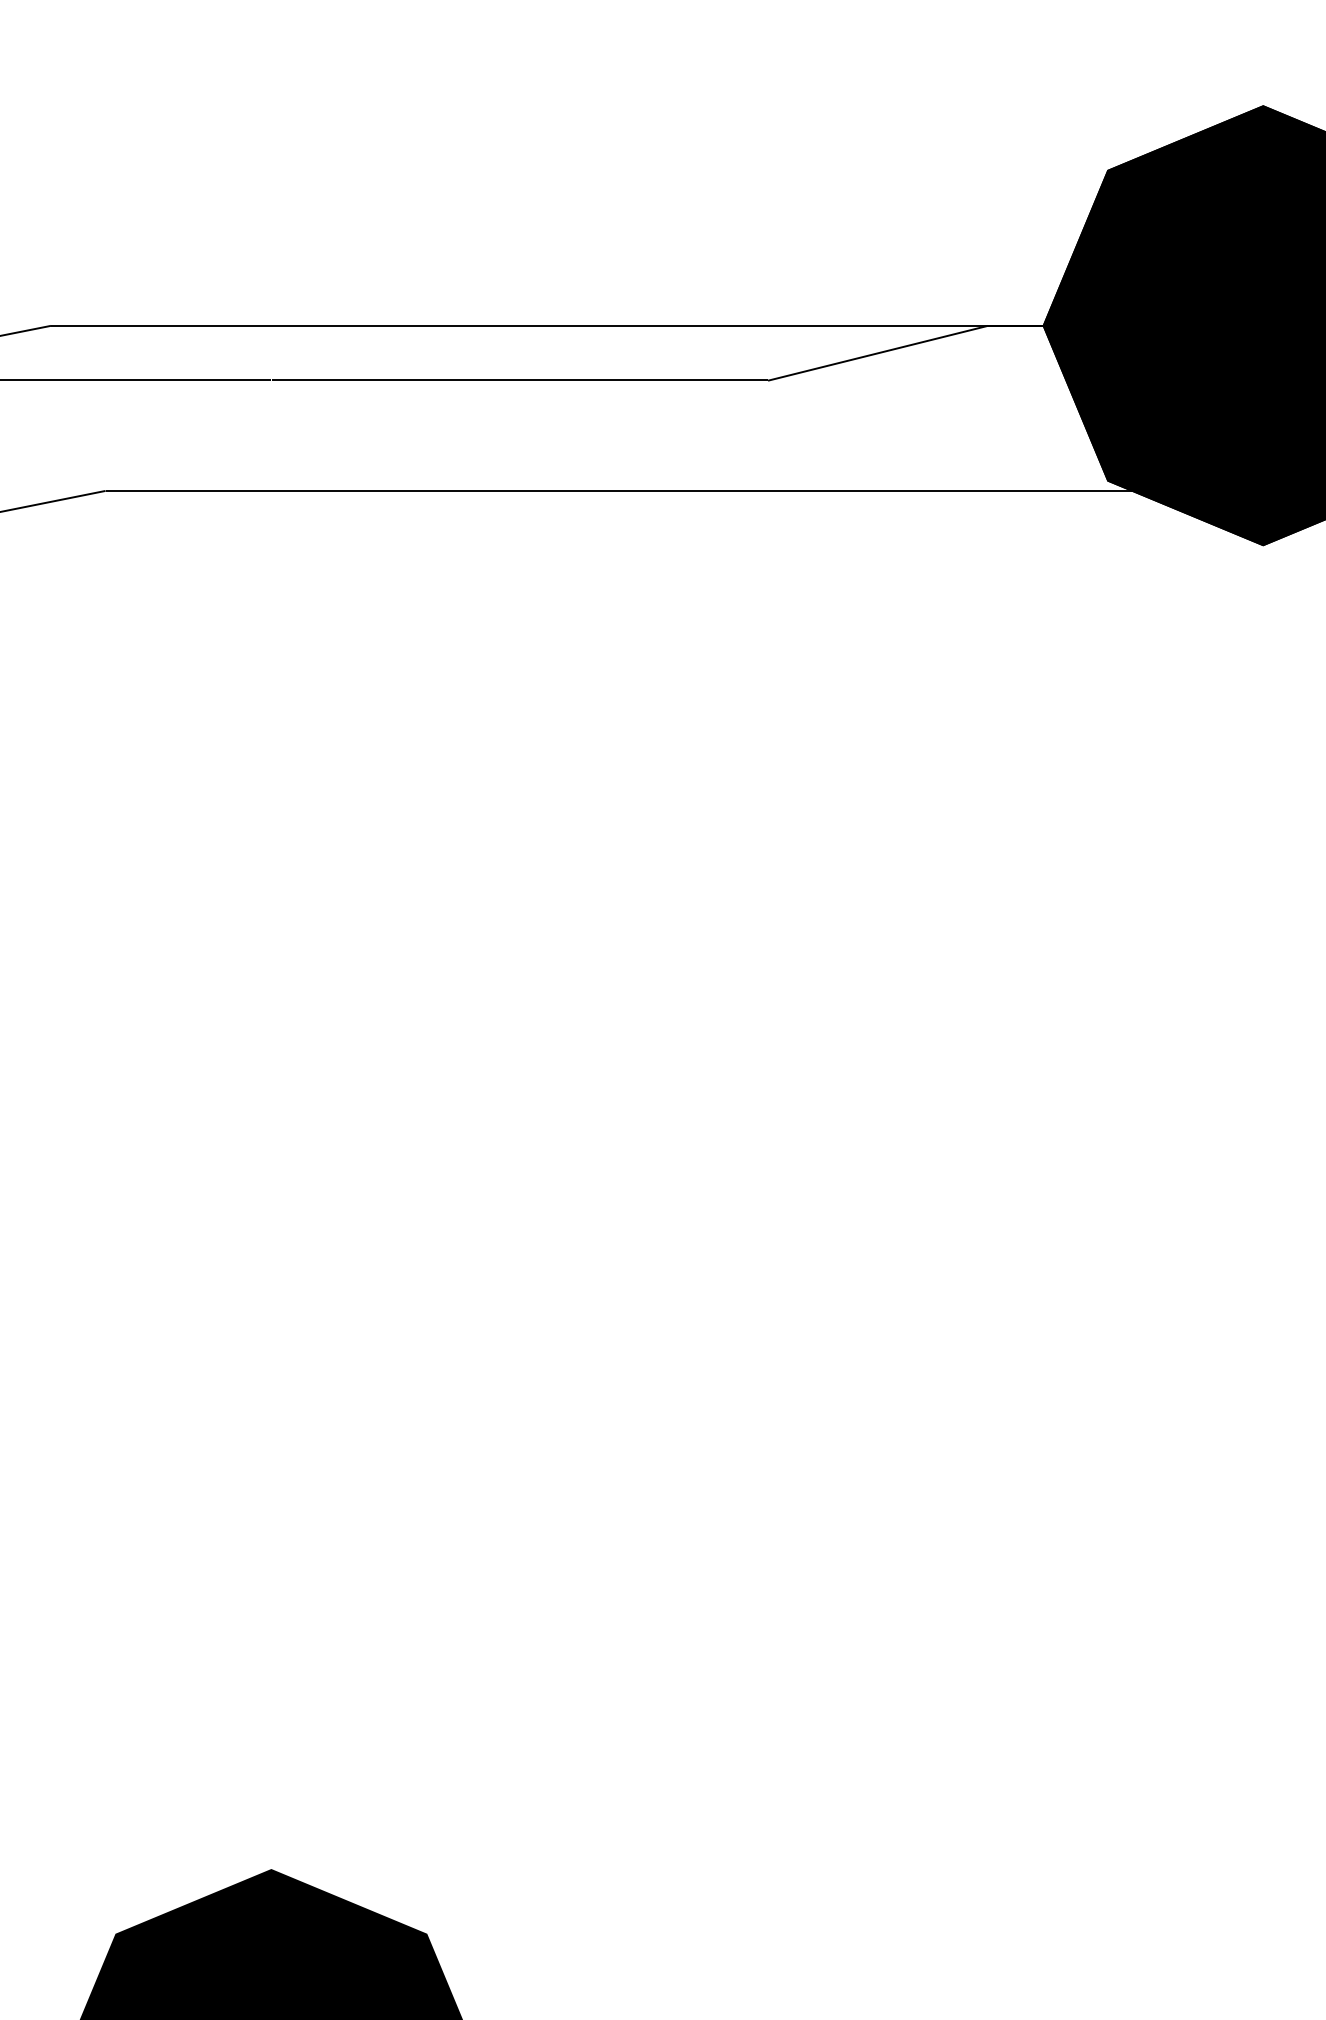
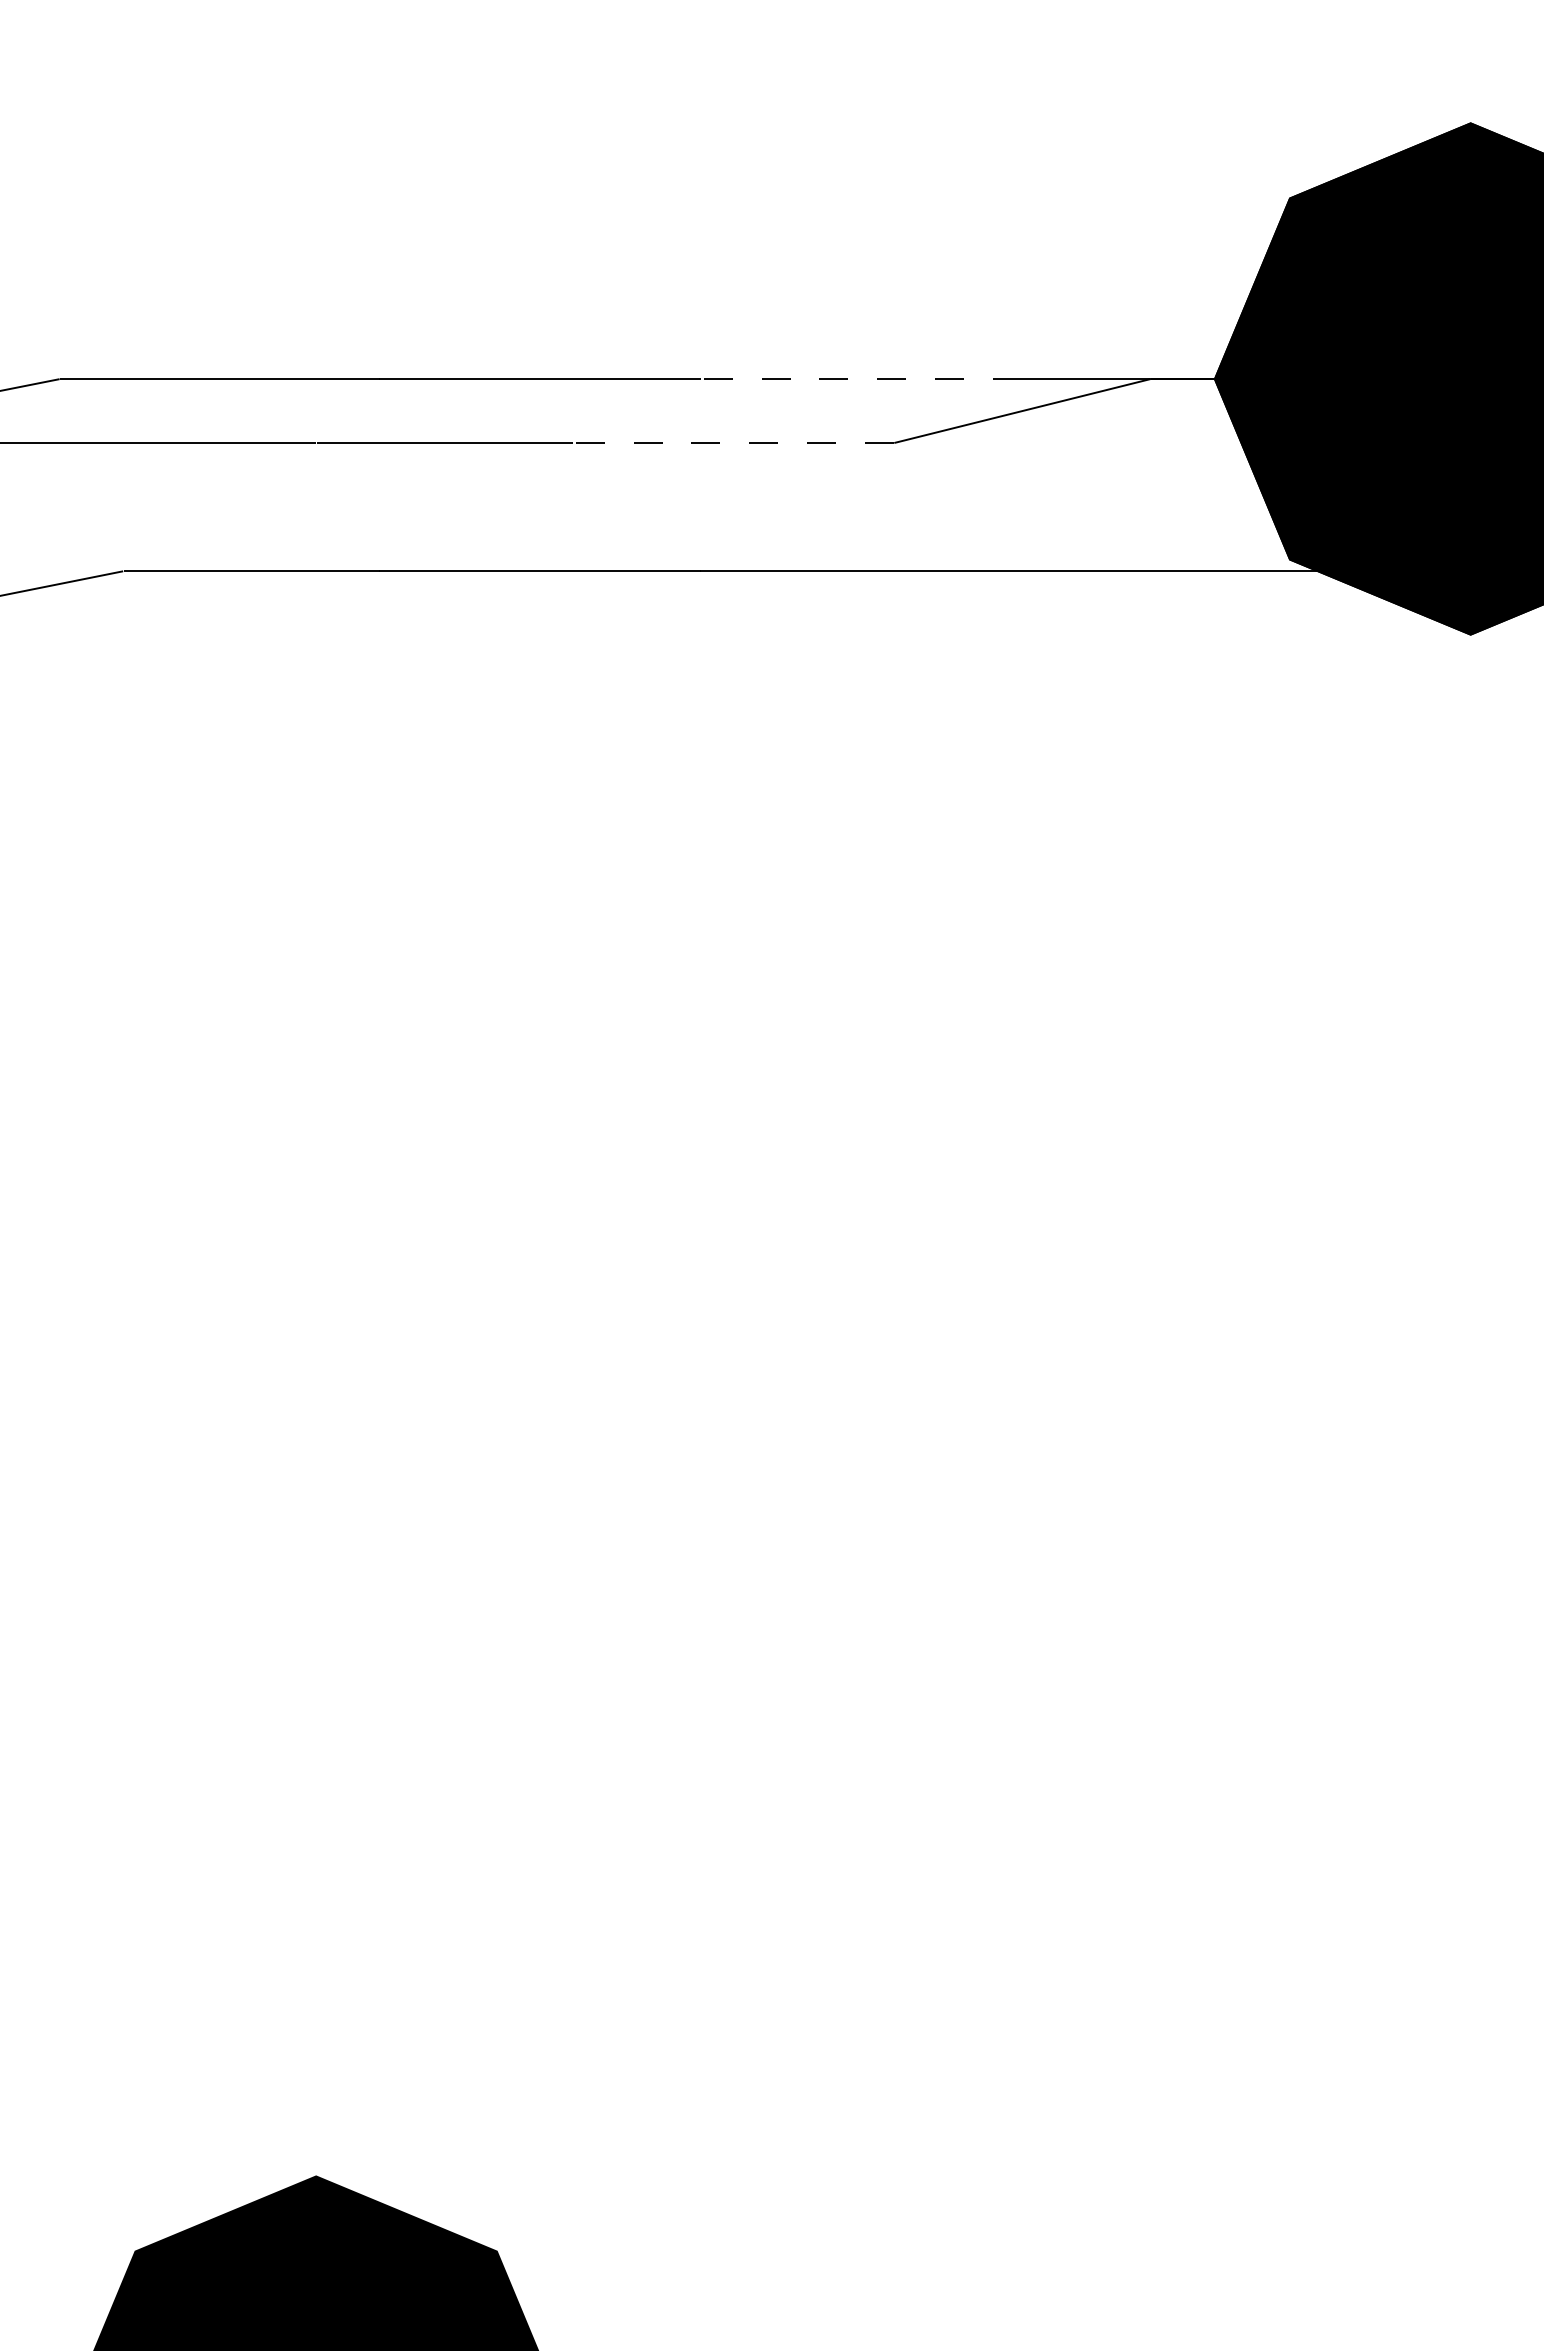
line: (739, 326) -> (861, 379), solid -> dashed
line: (629, 380) -> (733, 442), solid -> dashed

